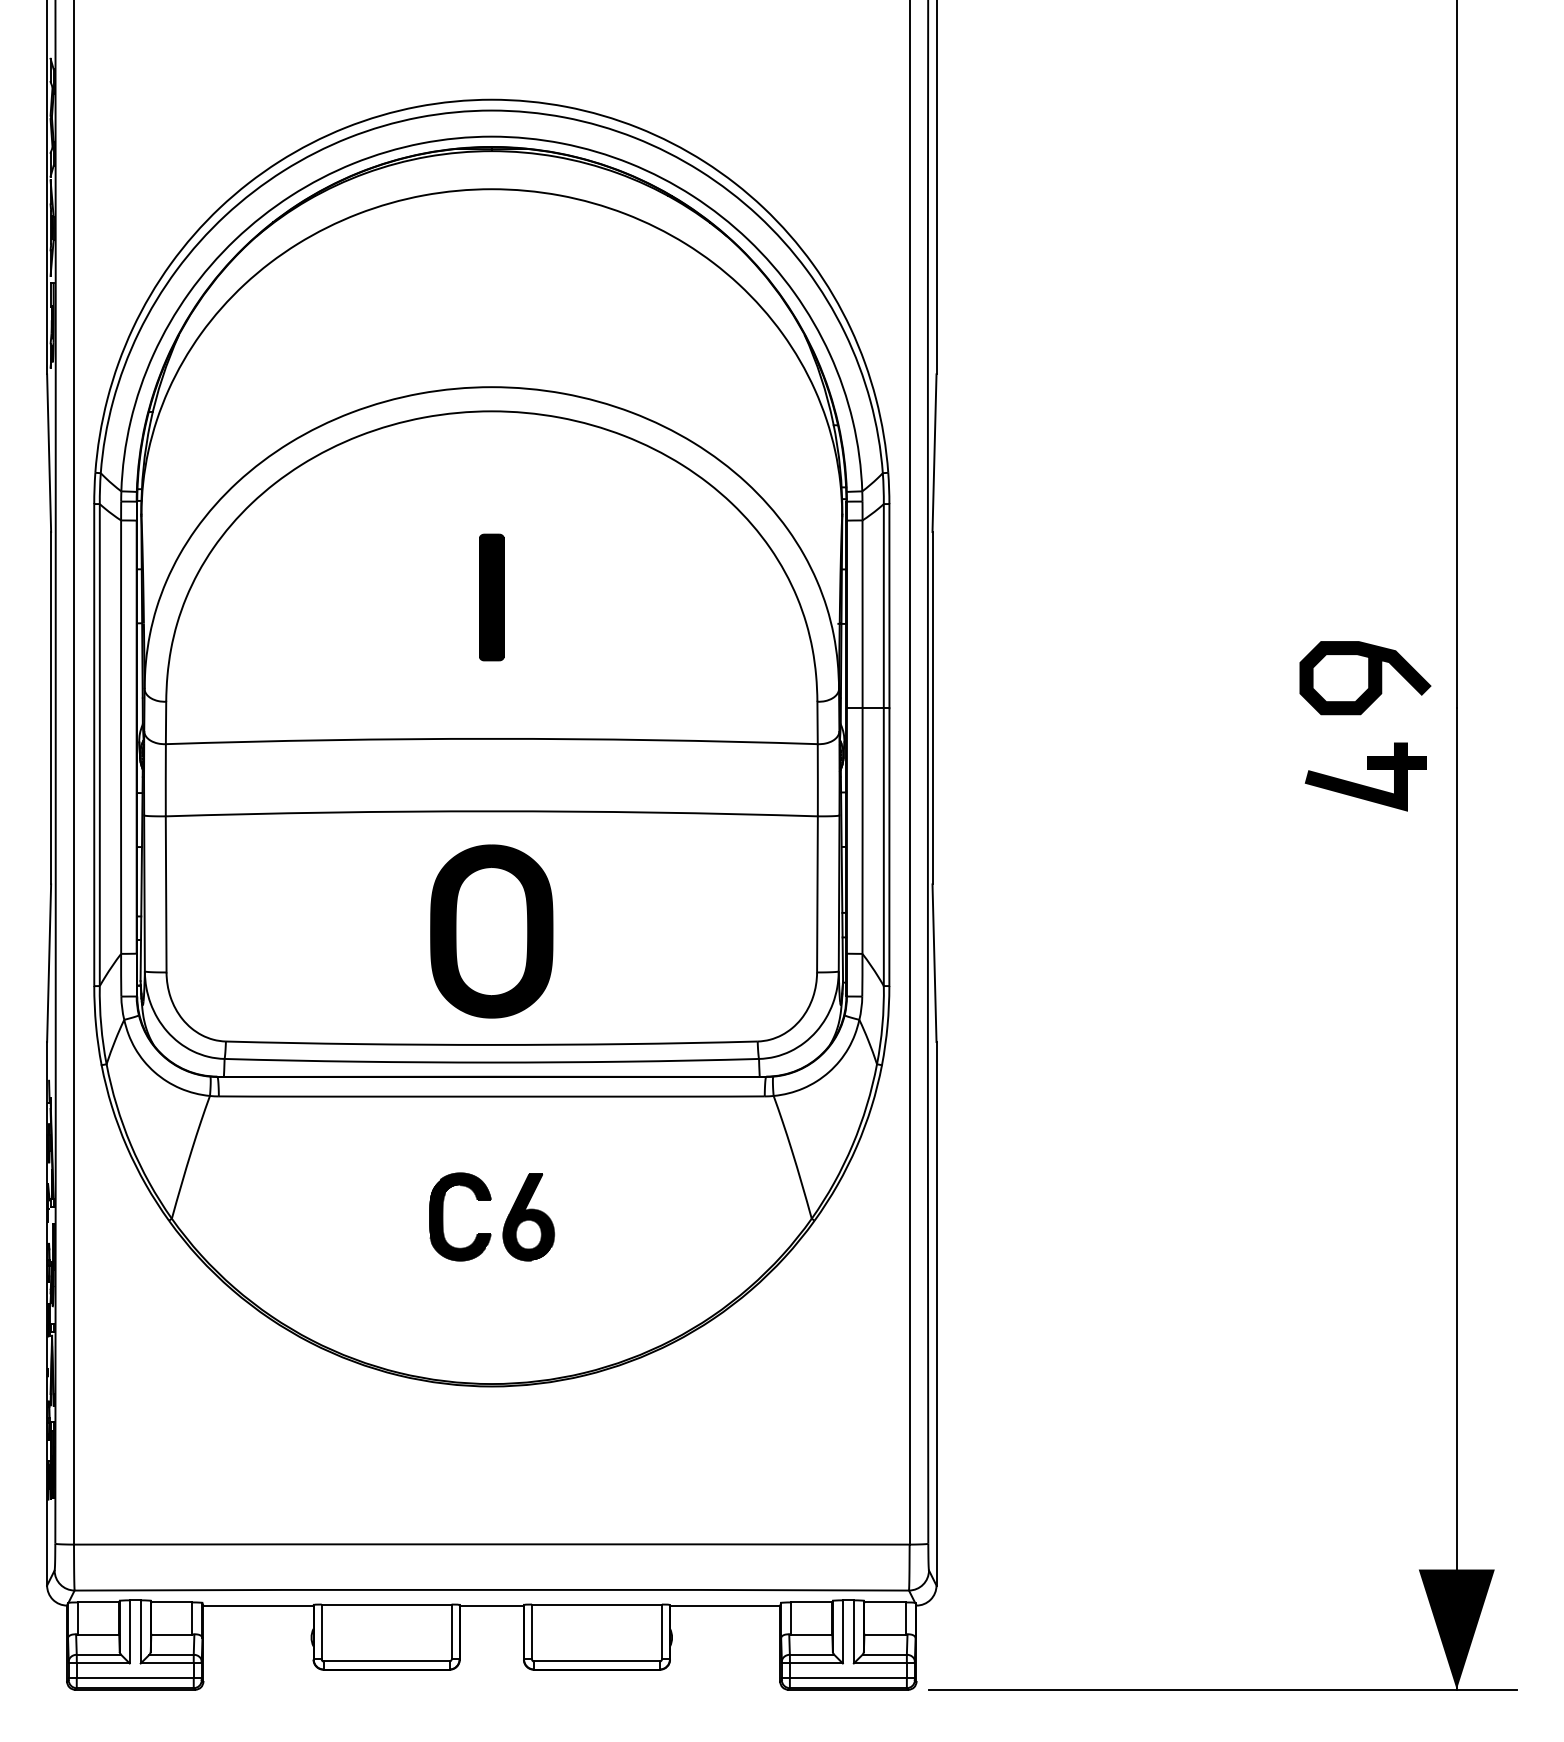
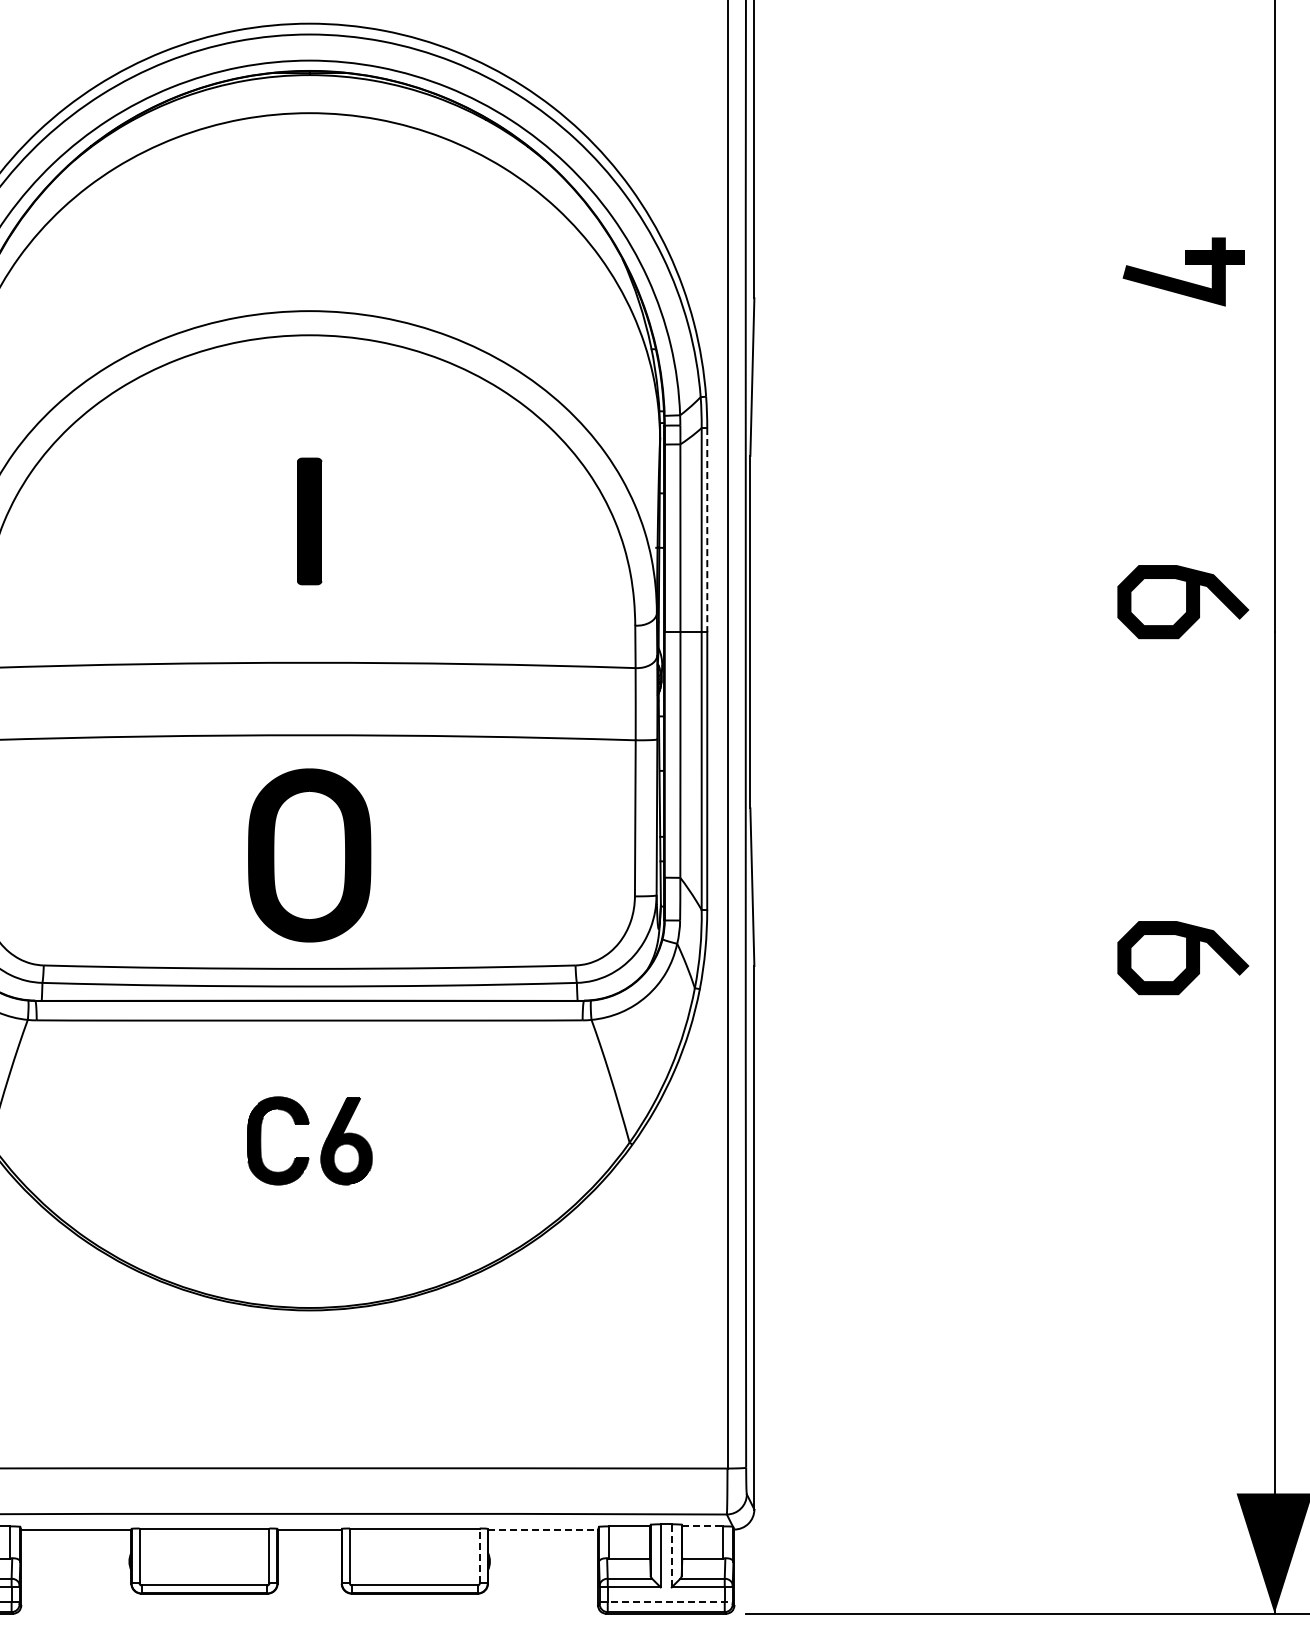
line: (889, 606) -> (707, 530), solid -> dashed
part: (1367, 769) -> (1185, 264), moved
curve: (1368, 1034) -> (1186, 958), added
line: (885, 1602) -> (703, 1526), solid -> dashed
line: (725, 1605) -> (543, 1529), solid -> dashed
line: (661, 1631) -> (479, 1555), solid -> dashed
line: (853, 1631) -> (671, 1555), solid -> dashed
line: (848, 1678) -> (666, 1602), solid -> dashed

